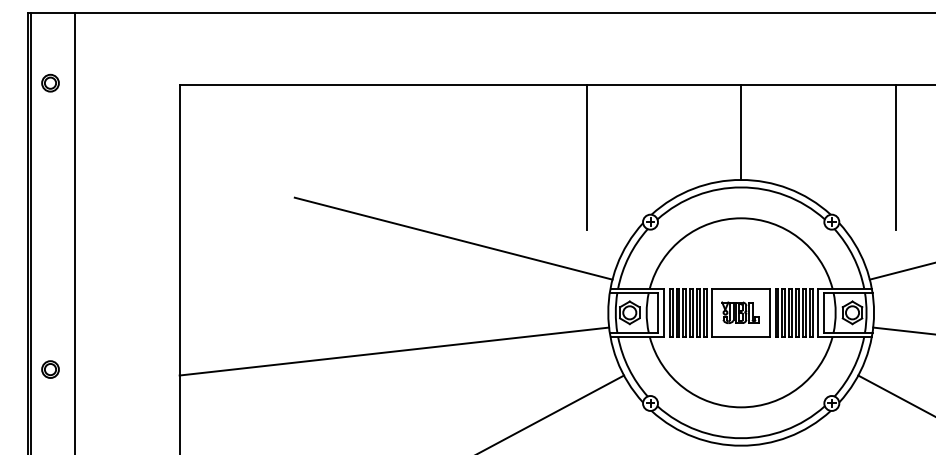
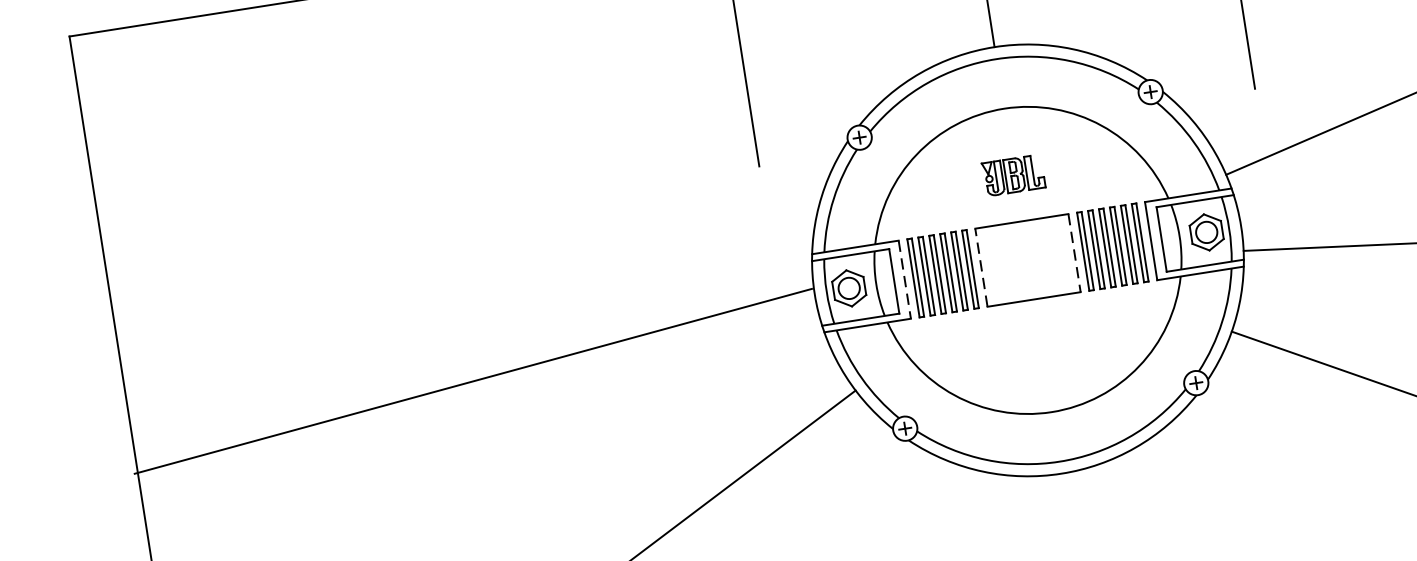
line: (453, 238) -> (547, 213), removed
line: (712, 312) -> (981, 267), solid -> dashed
part: (740, 312) -> (1013, 174), moved
line: (664, 313) -> (905, 280), solid -> dashed
line: (770, 313) -> (1075, 254), solid -> dashed
line: (394, 351) -> (473, 381), moved

